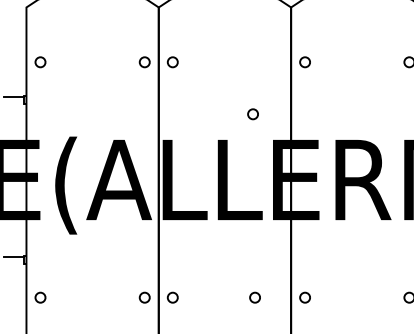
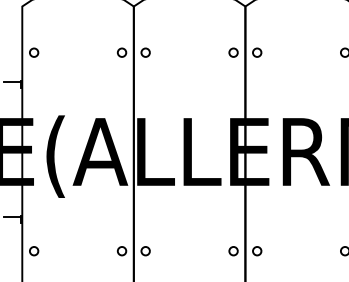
circle: (252, 114) -> (233, 52), moved
circle: (254, 297) -> (233, 251), moved

